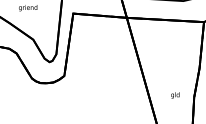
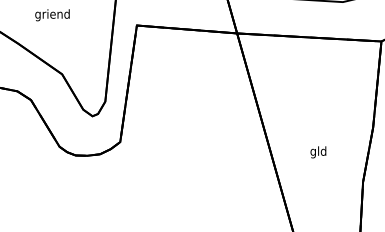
text: (175, 95) -> (318, 152), moved

